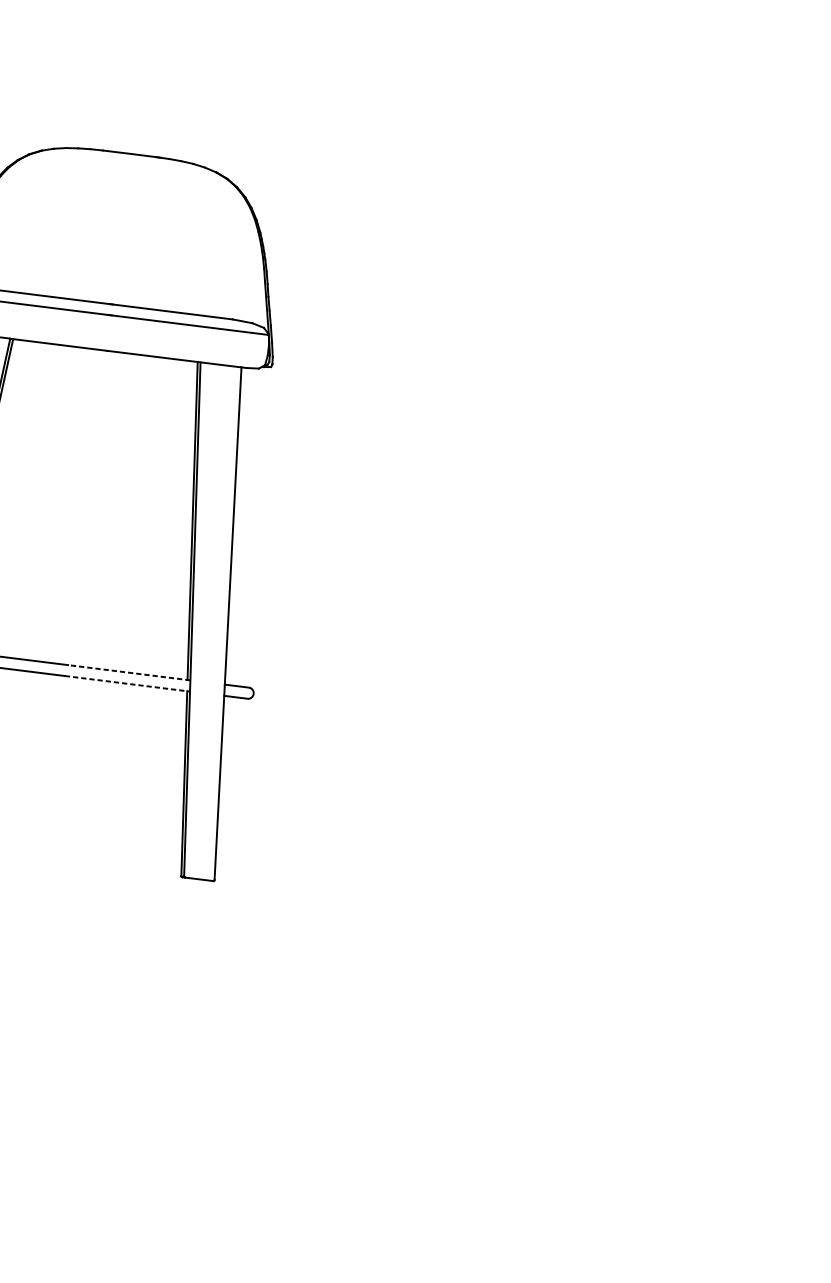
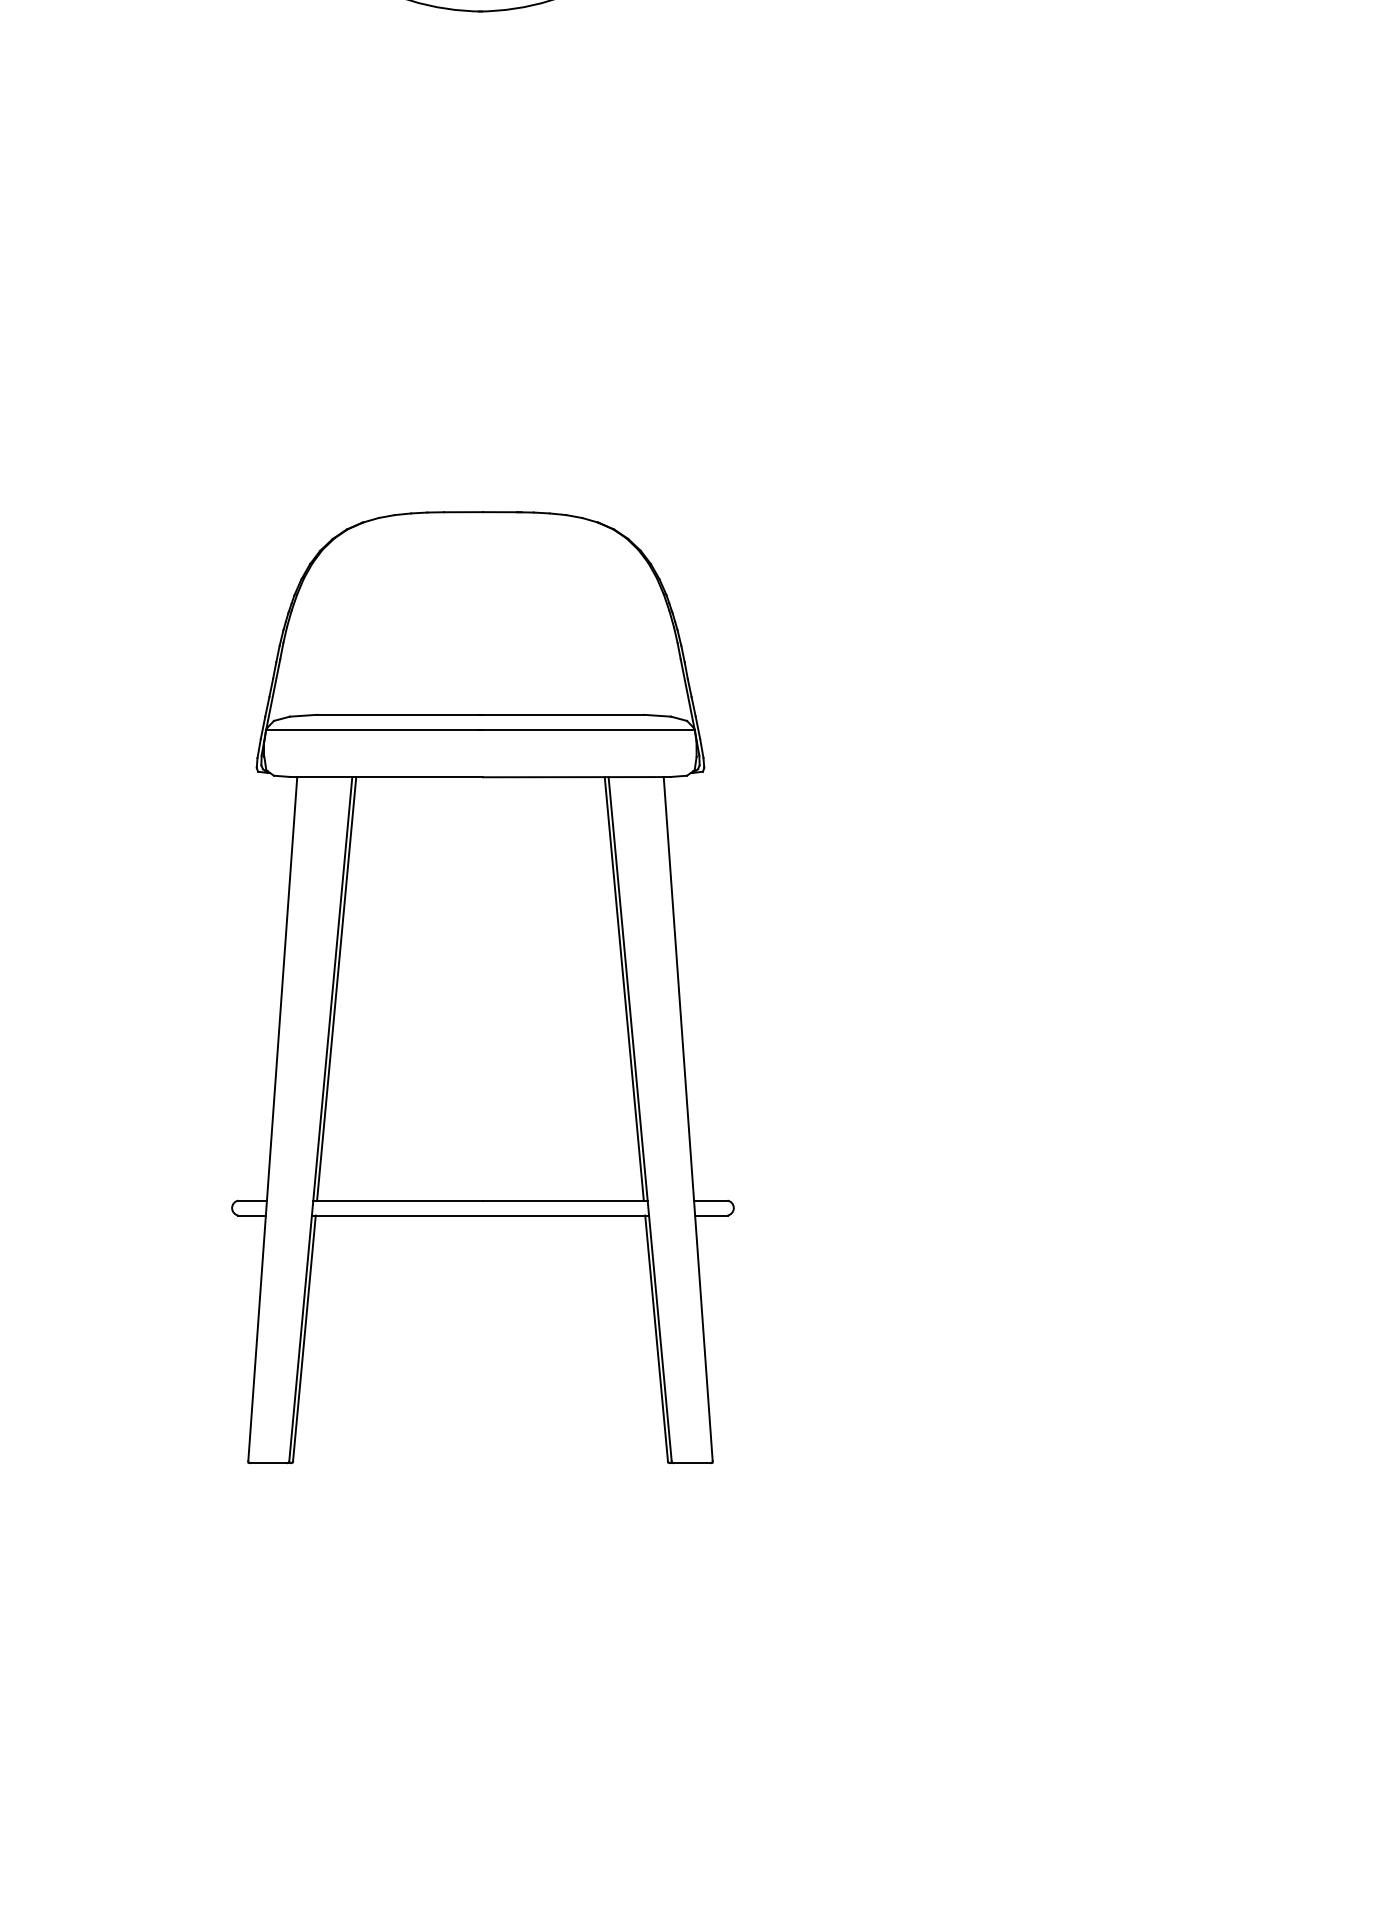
line: (128, 672) -> (564, 1200), dashed -> solid
line: (128, 683) -> (565, 1215), dashed -> solid

